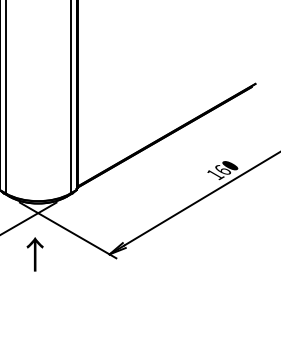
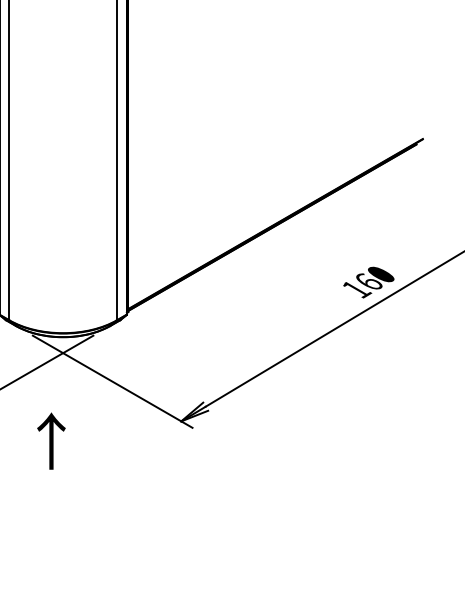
text: (34, 254) -> (50, 441), moved

